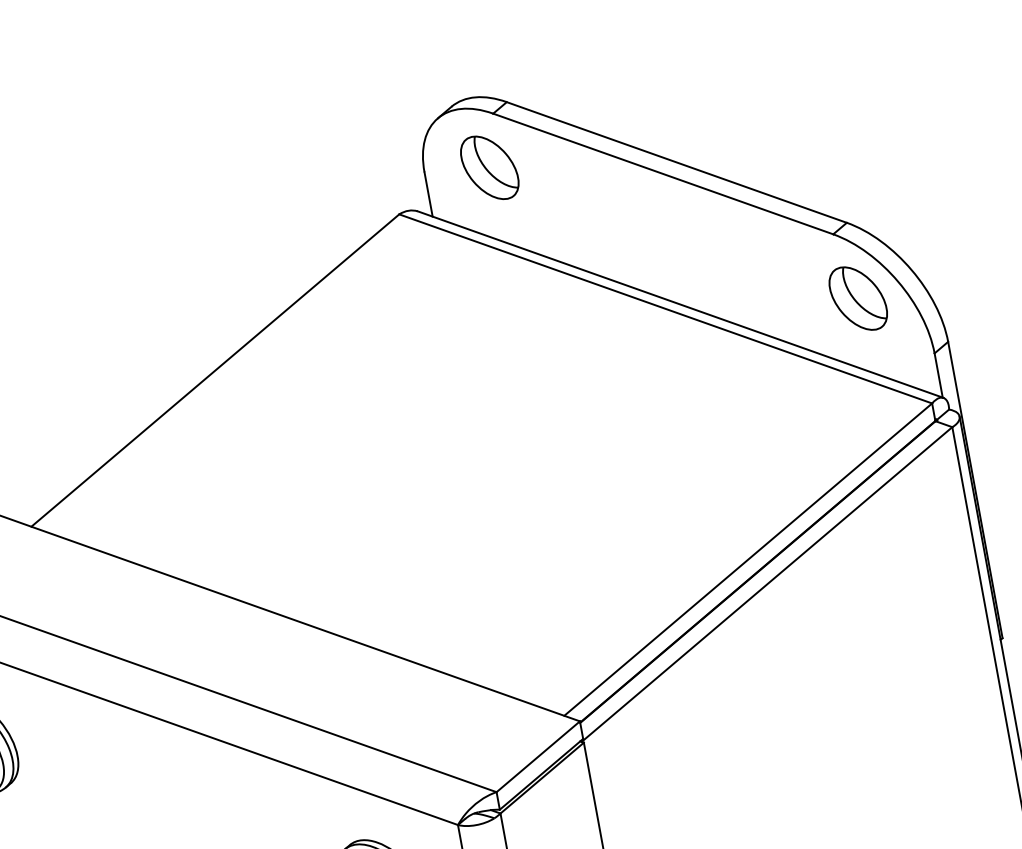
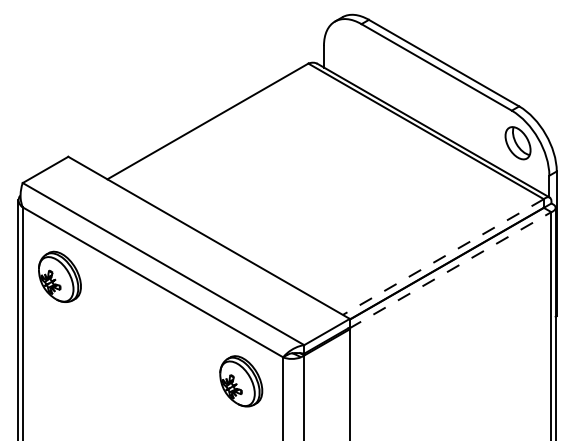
part: (488, 168) -> (354, 49), removed
line: (748, 560) -> (443, 257), solid -> dashed
line: (767, 584) -> (450, 270), solid -> dashed

